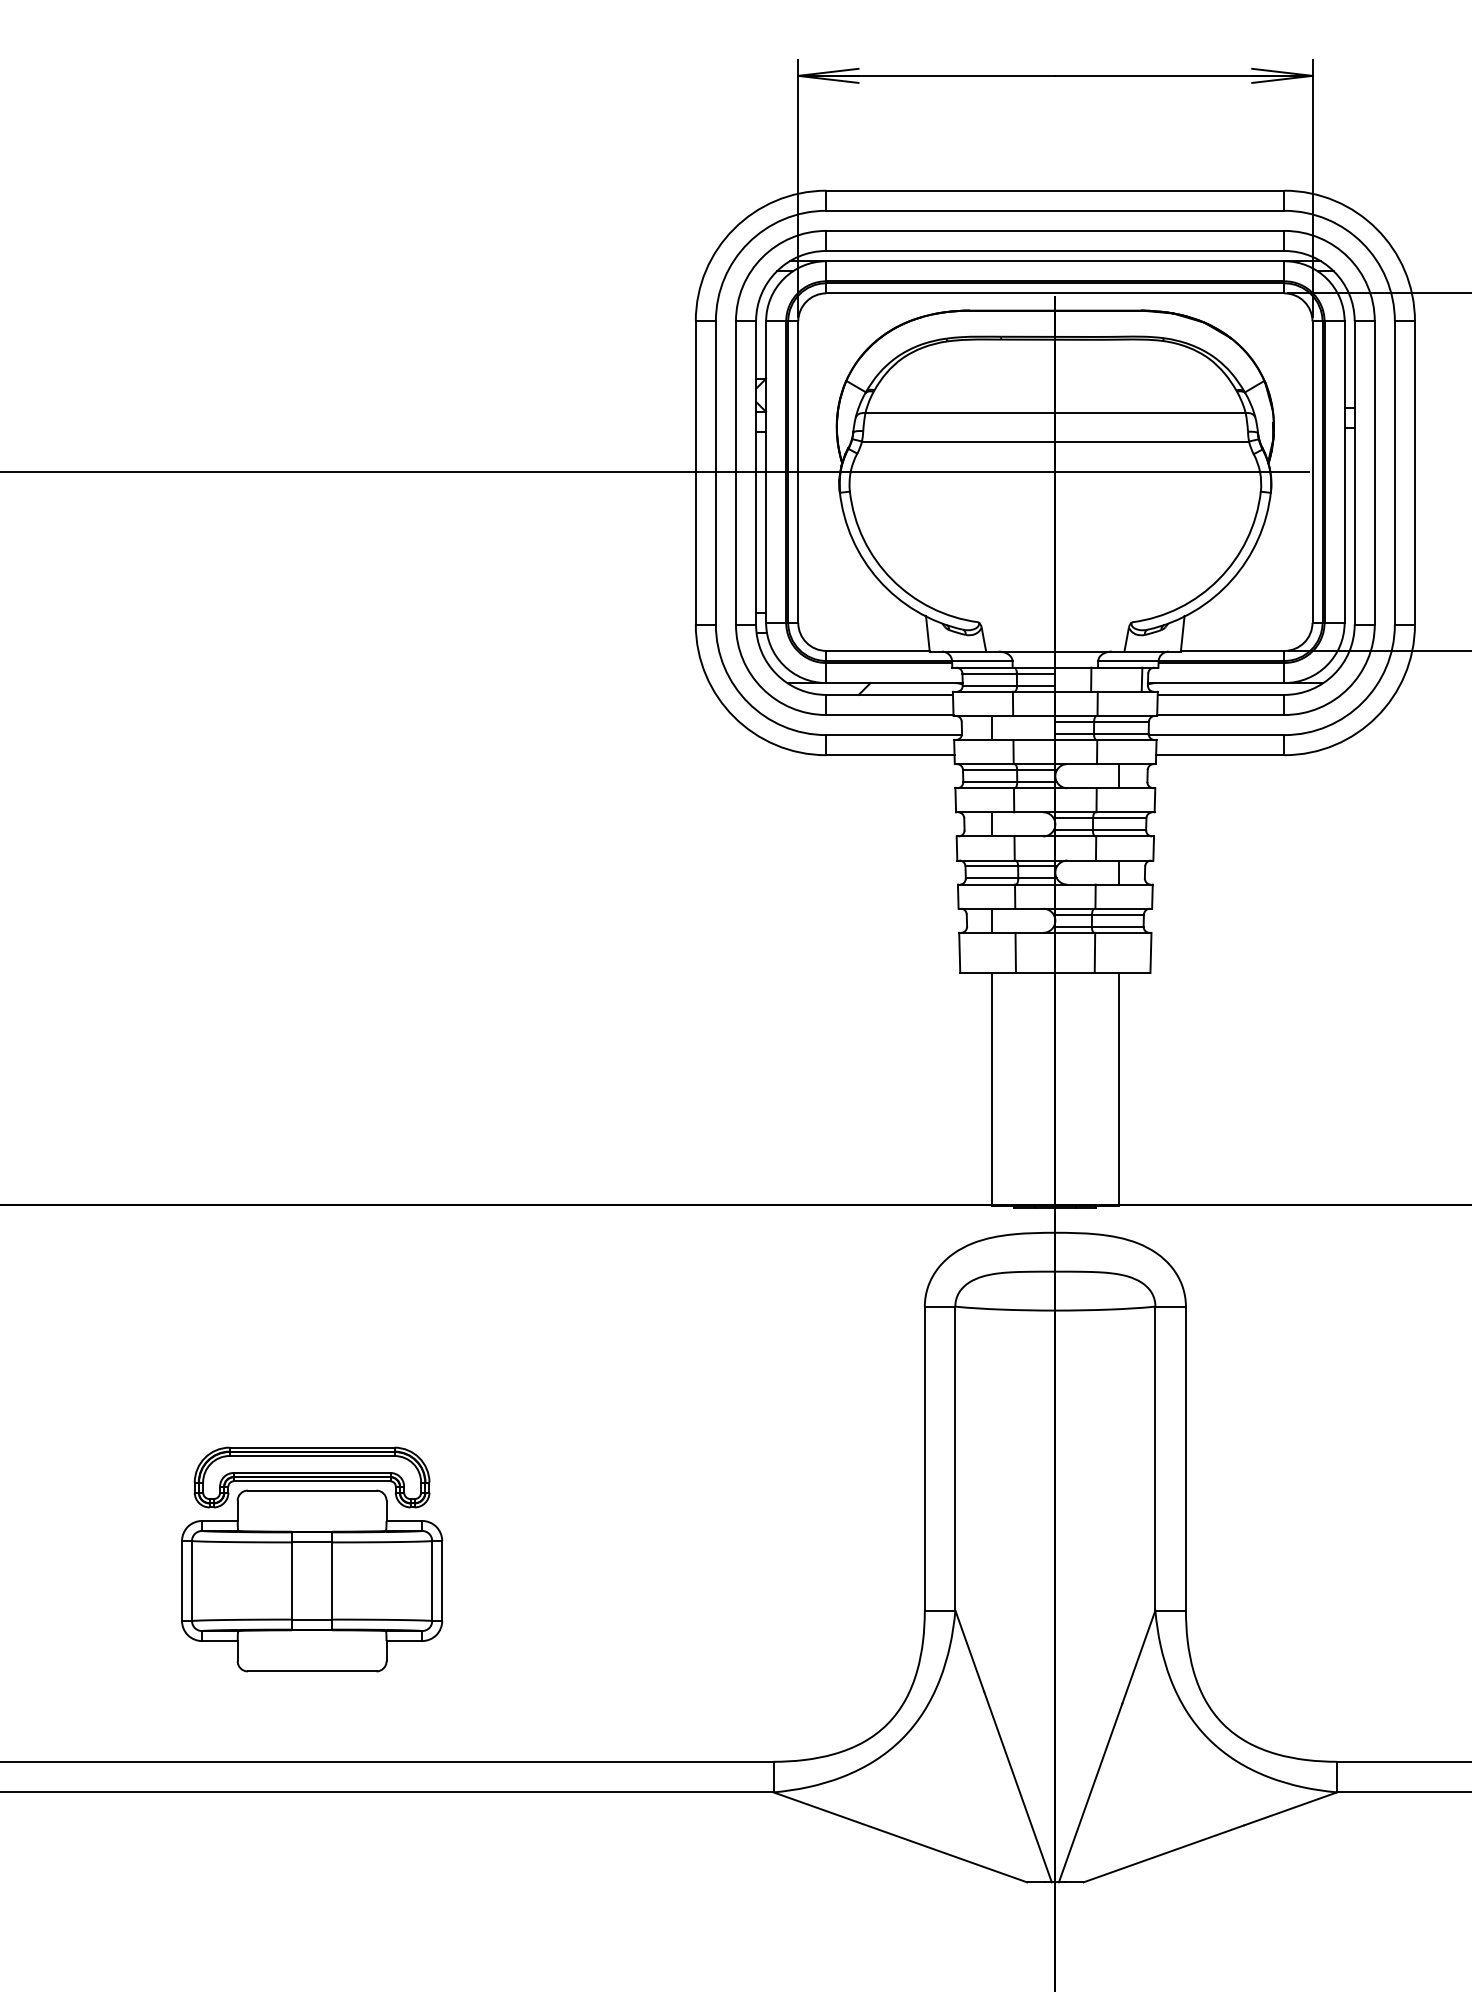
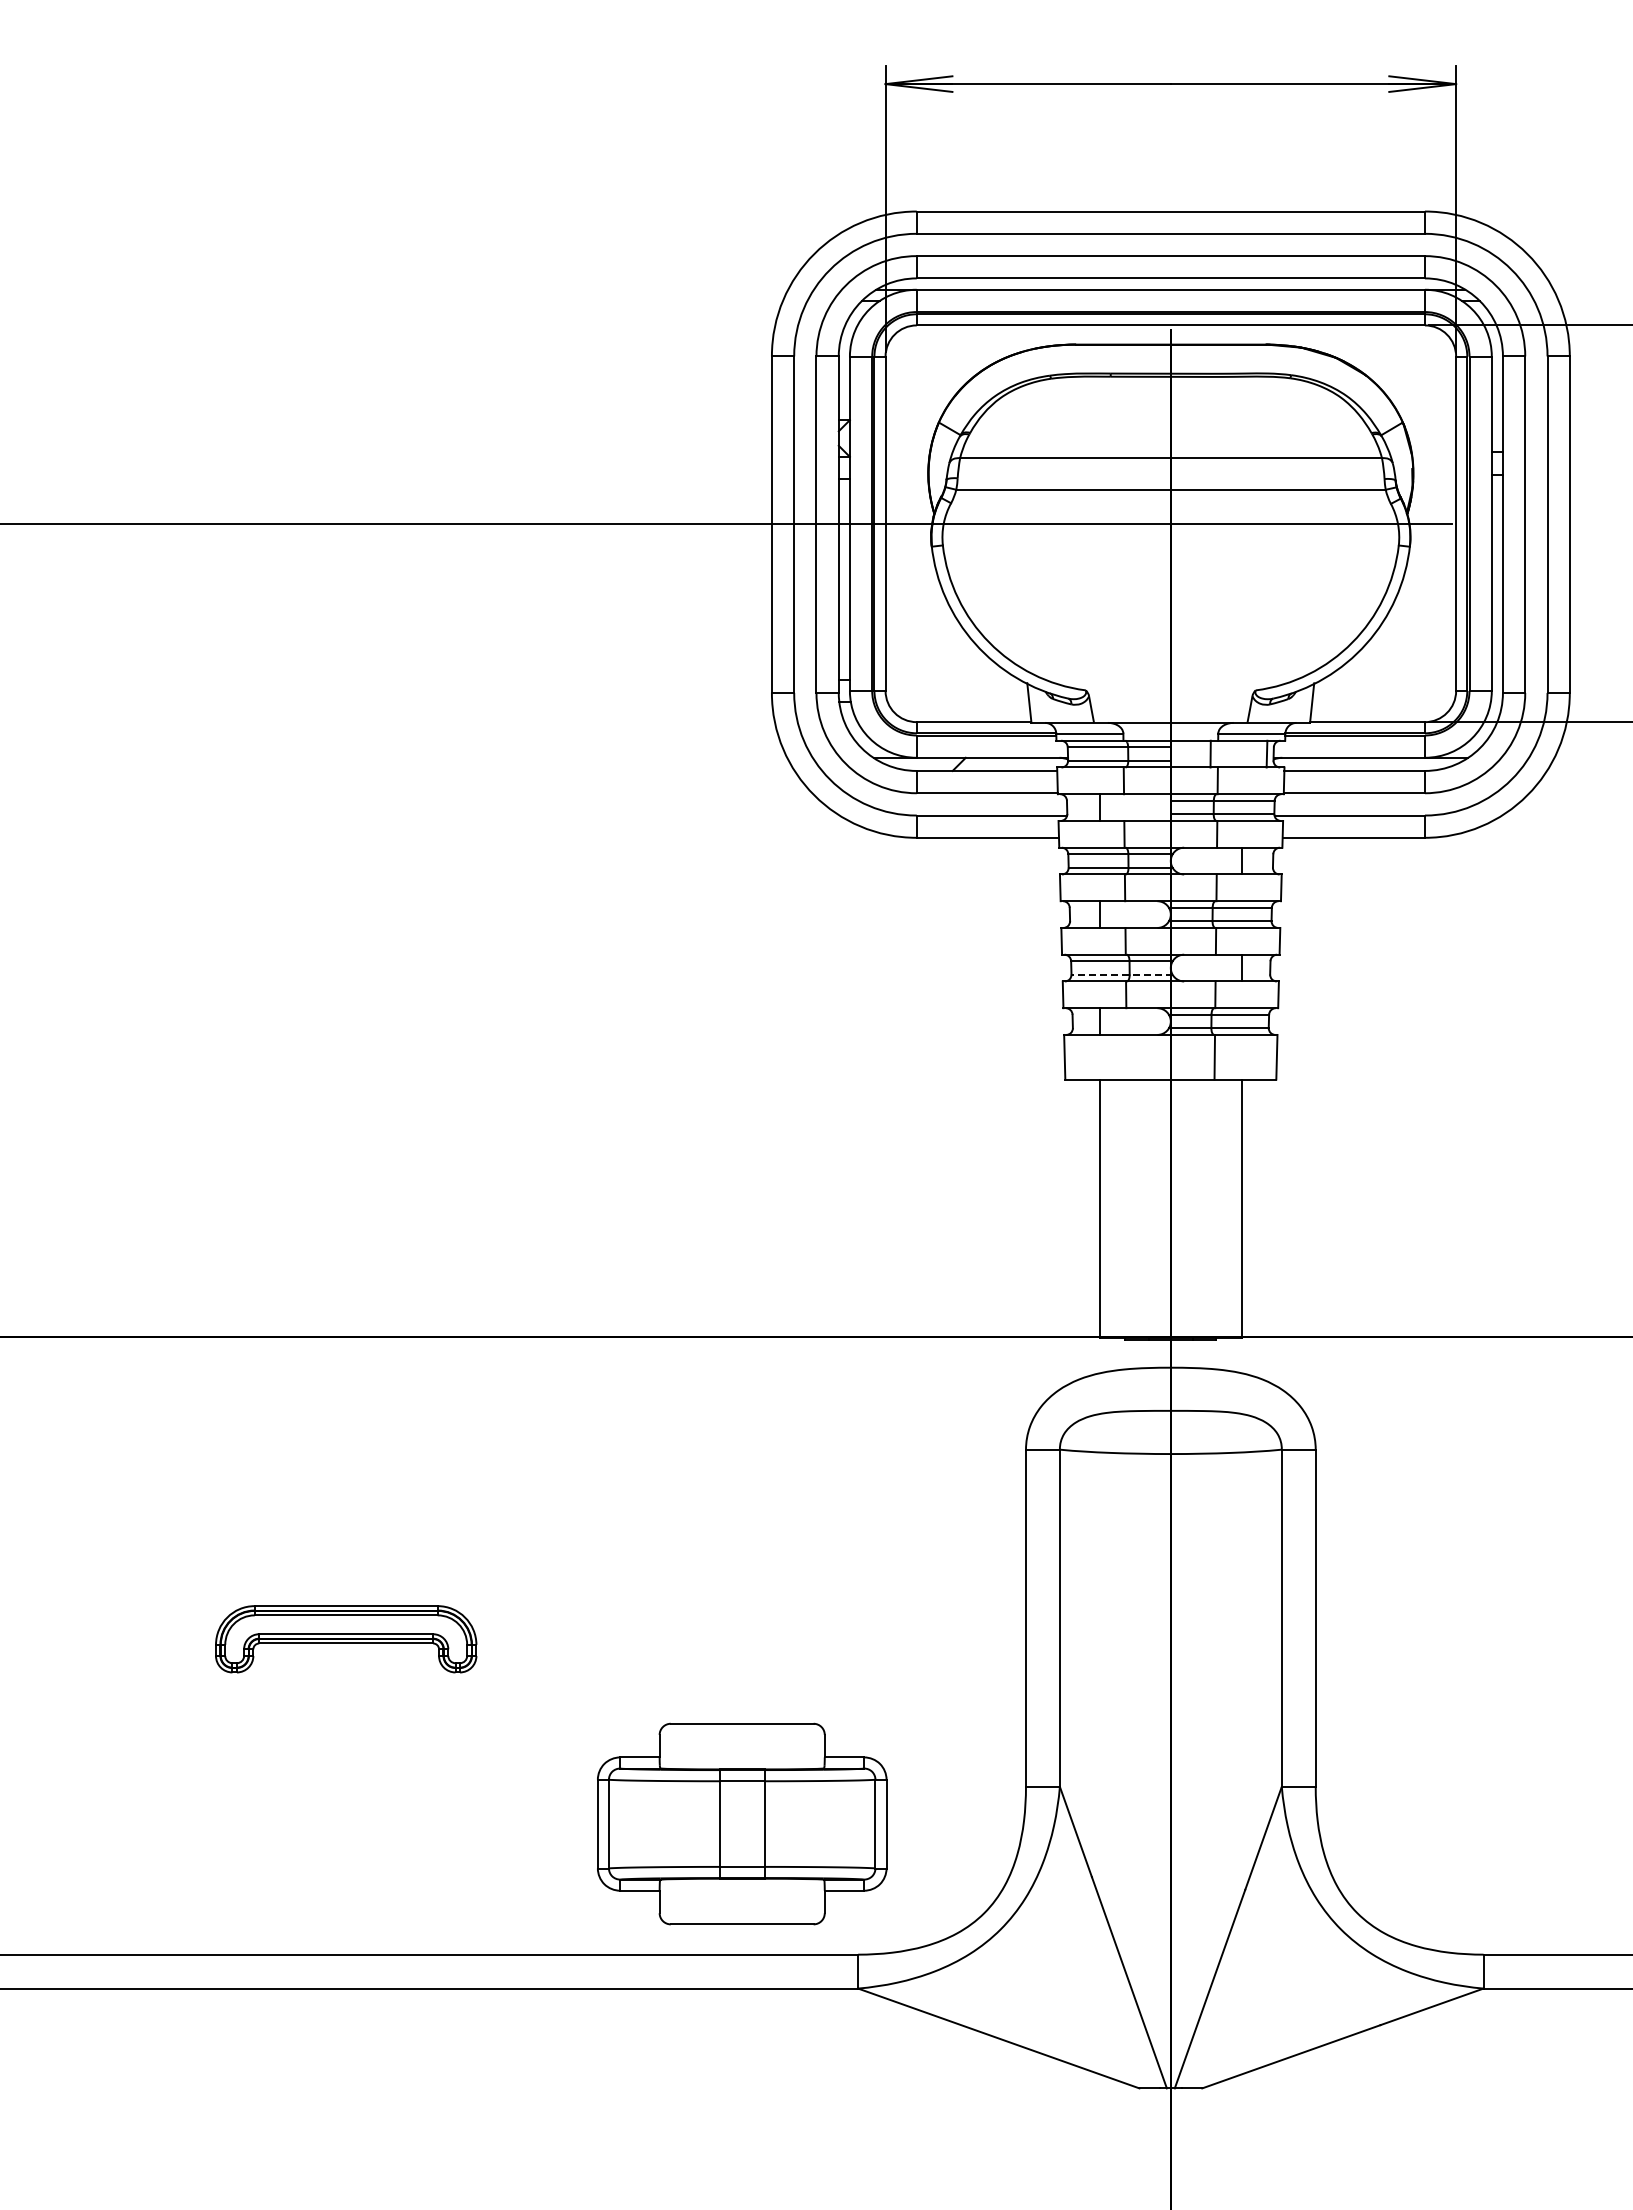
line: (1011, 878) -> (1122, 974), solid -> dashed
line: (1015, 952) -> (1126, 1056), removed
part: (312, 1580) -> (742, 1823), moved

